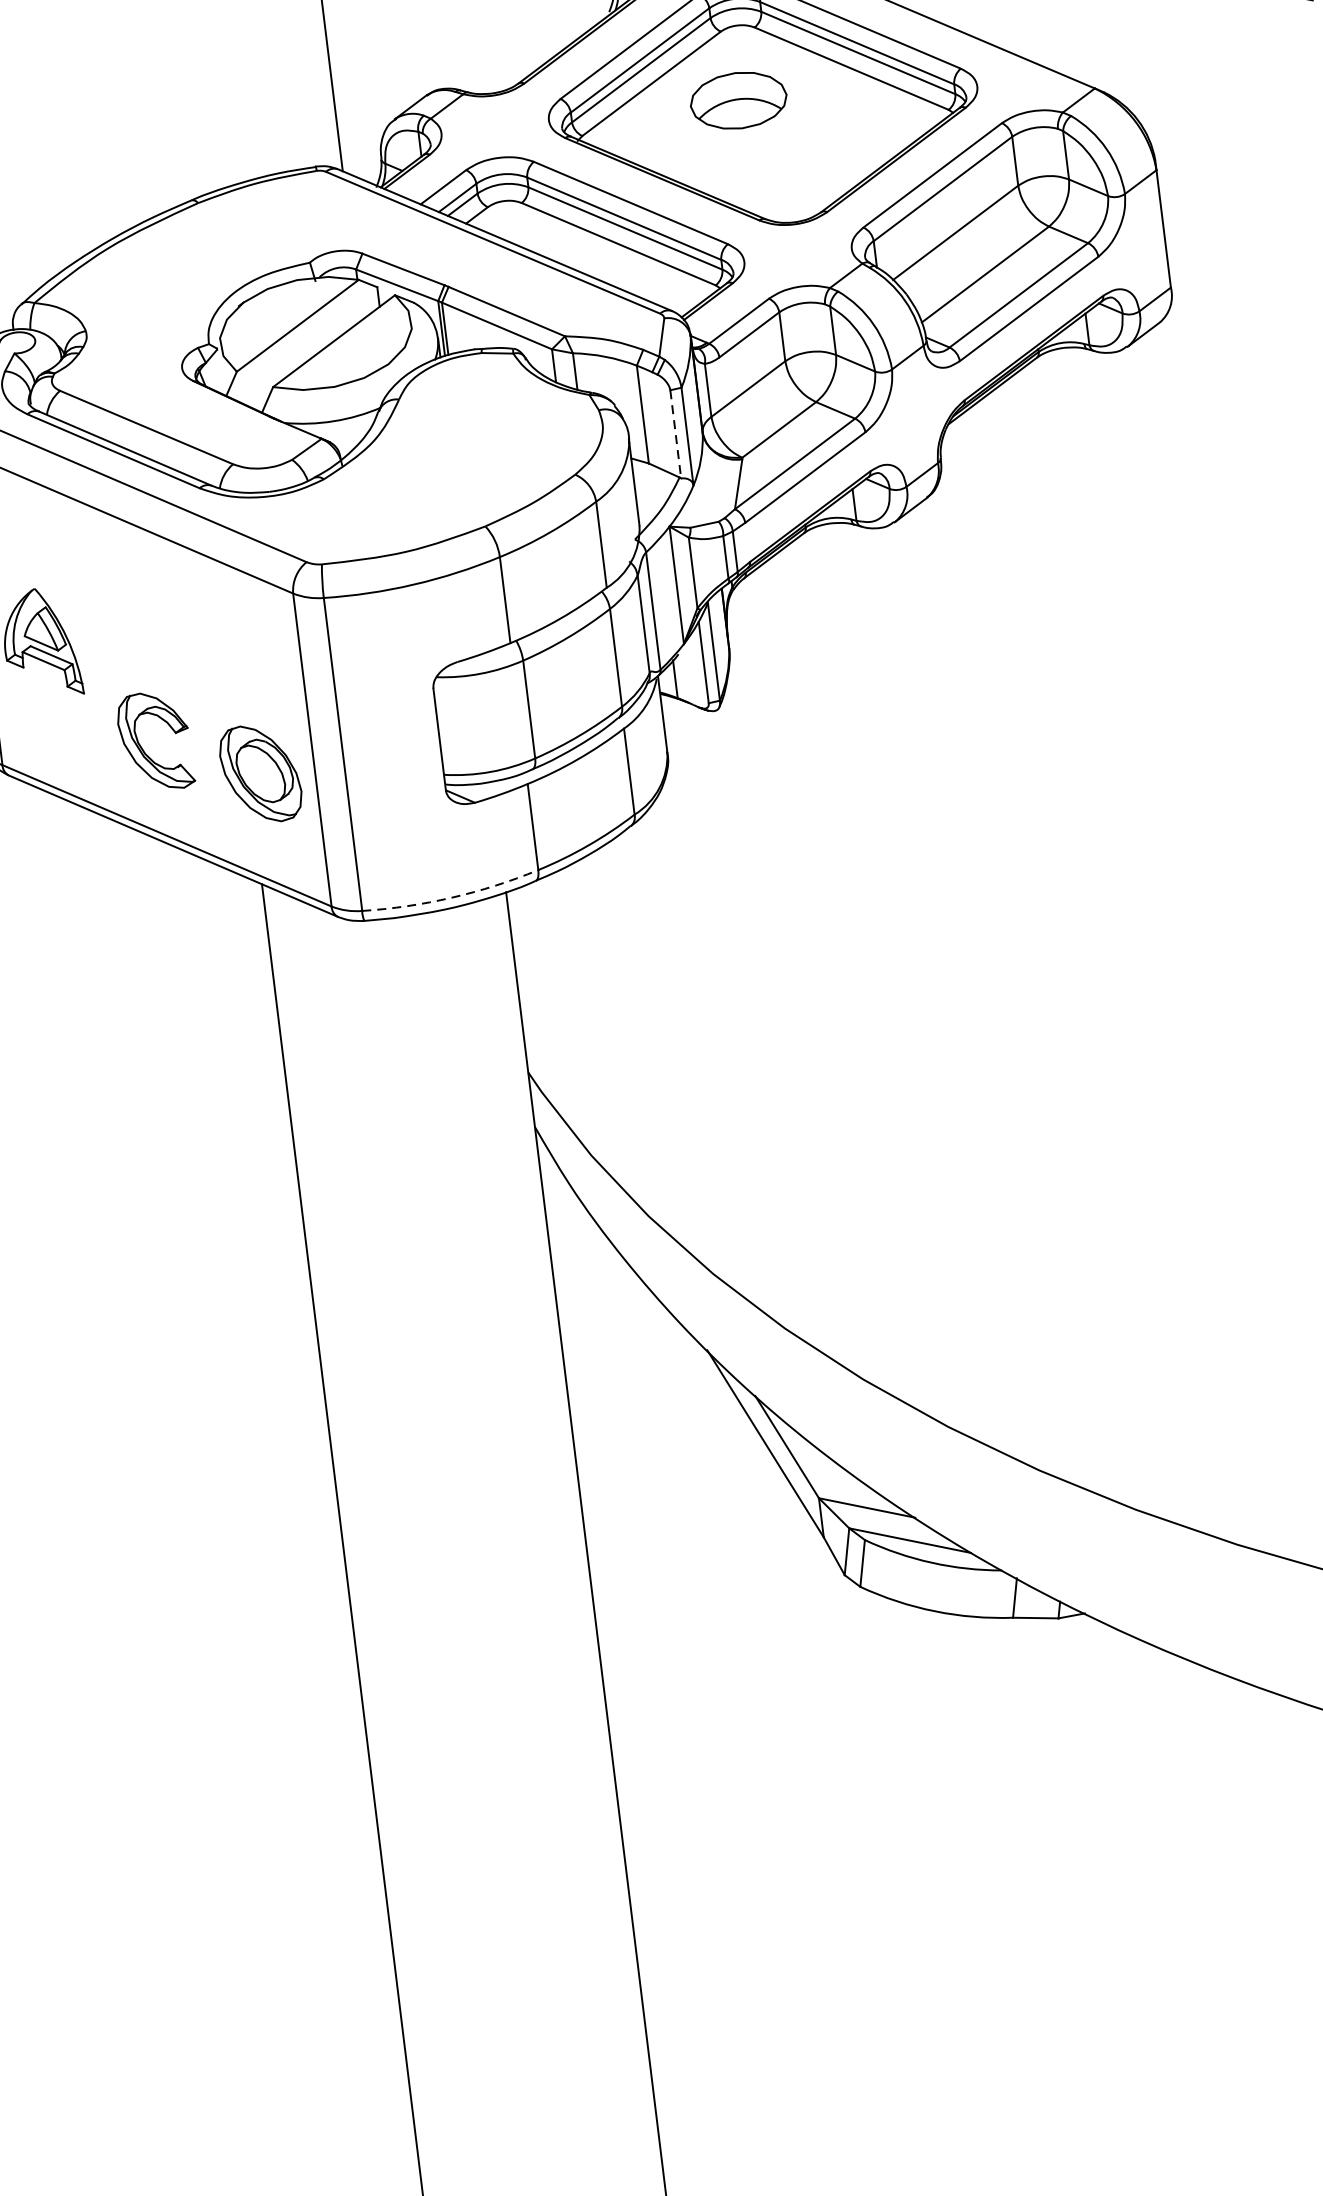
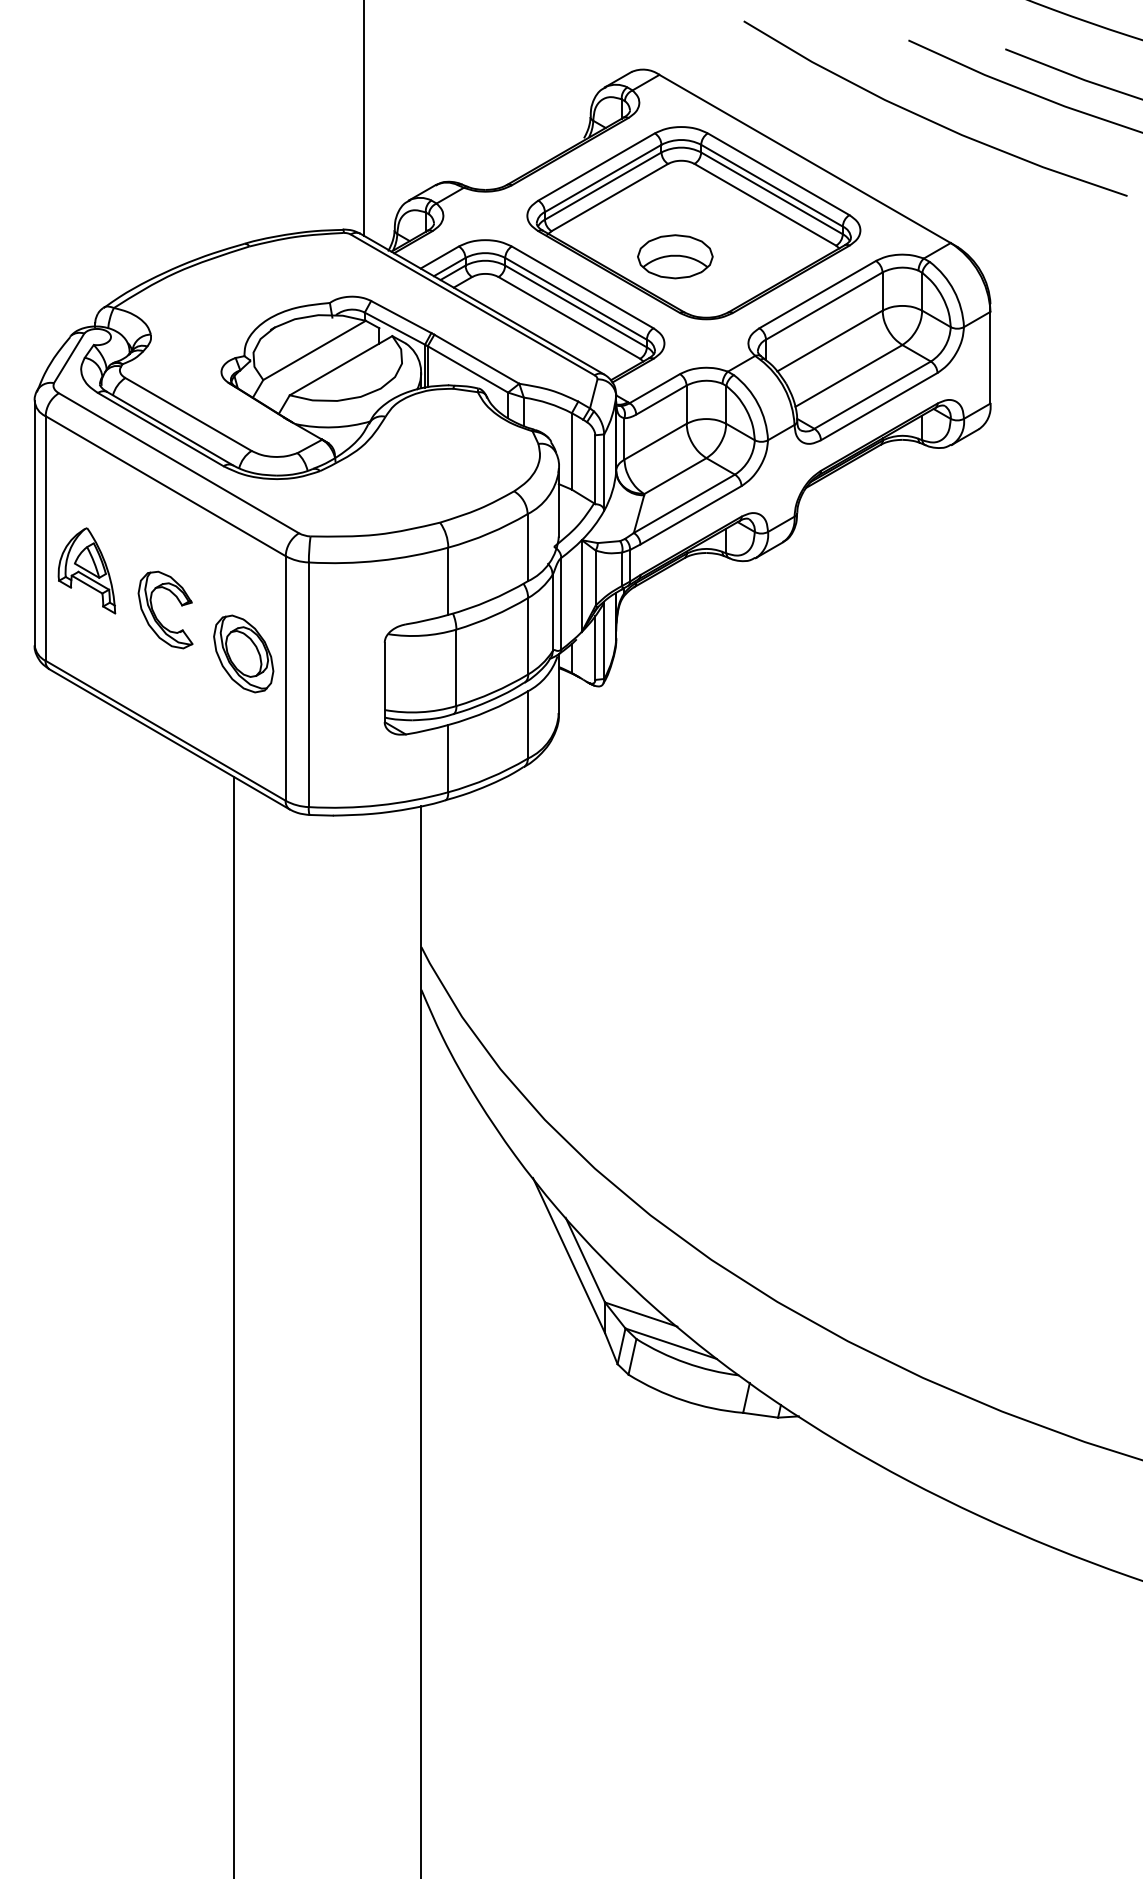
part: (738, 100) -> (675, 256), moved
line: (676, 435) -> (595, 470), dashed -> solid
part: (143, 747) -> (155, 613), moved
part: (260, 773) -> (243, 653), moved
arc: (452, 897) -> (379, 805), dashed -> solid

